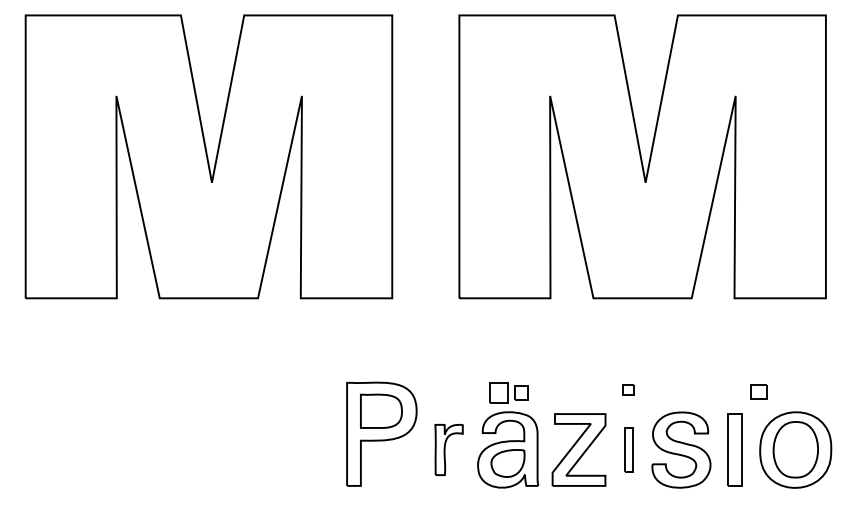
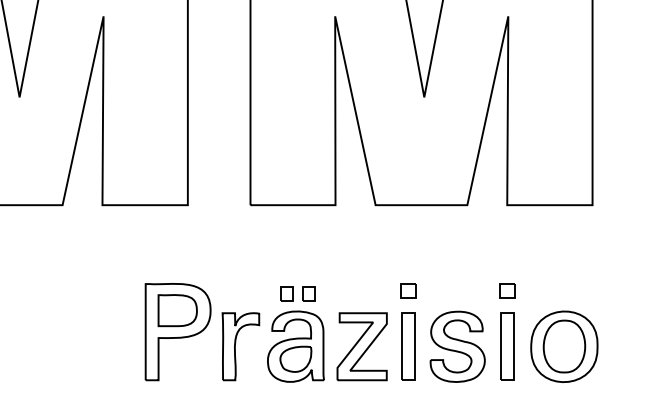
part: (628, 389) -> (408, 290), size x1.43
part: (758, 391) -> (507, 290), moved
part: (498, 392) -> (287, 293), size x0.71
part: (448, 449) -> (240, 346), size x1.43
part: (628, 449) -> (408, 346), size x1.67

